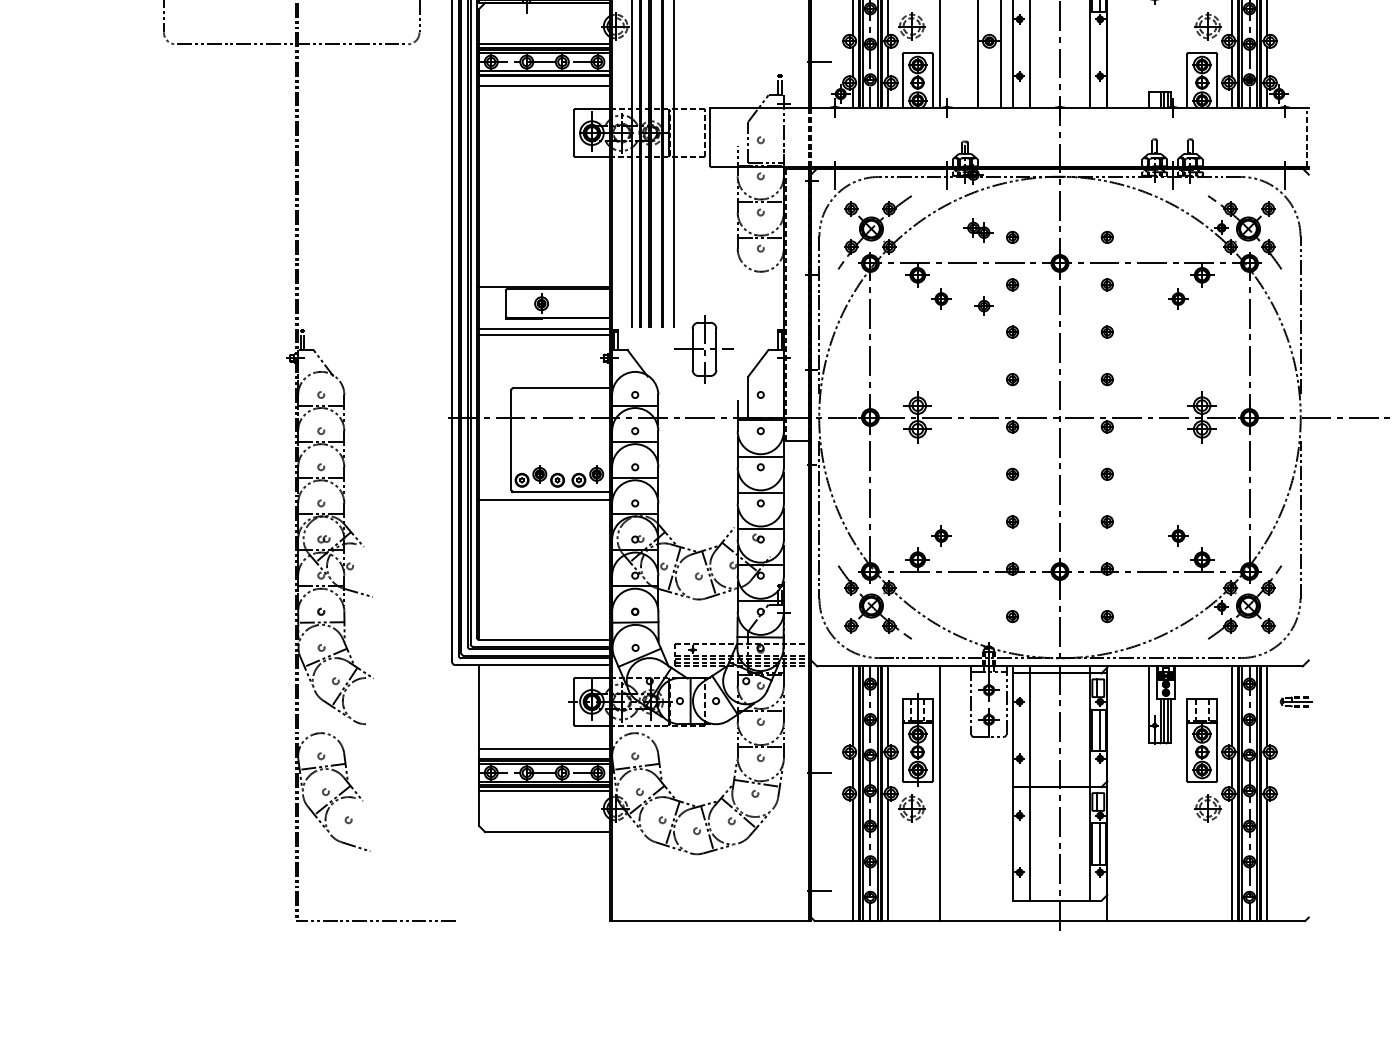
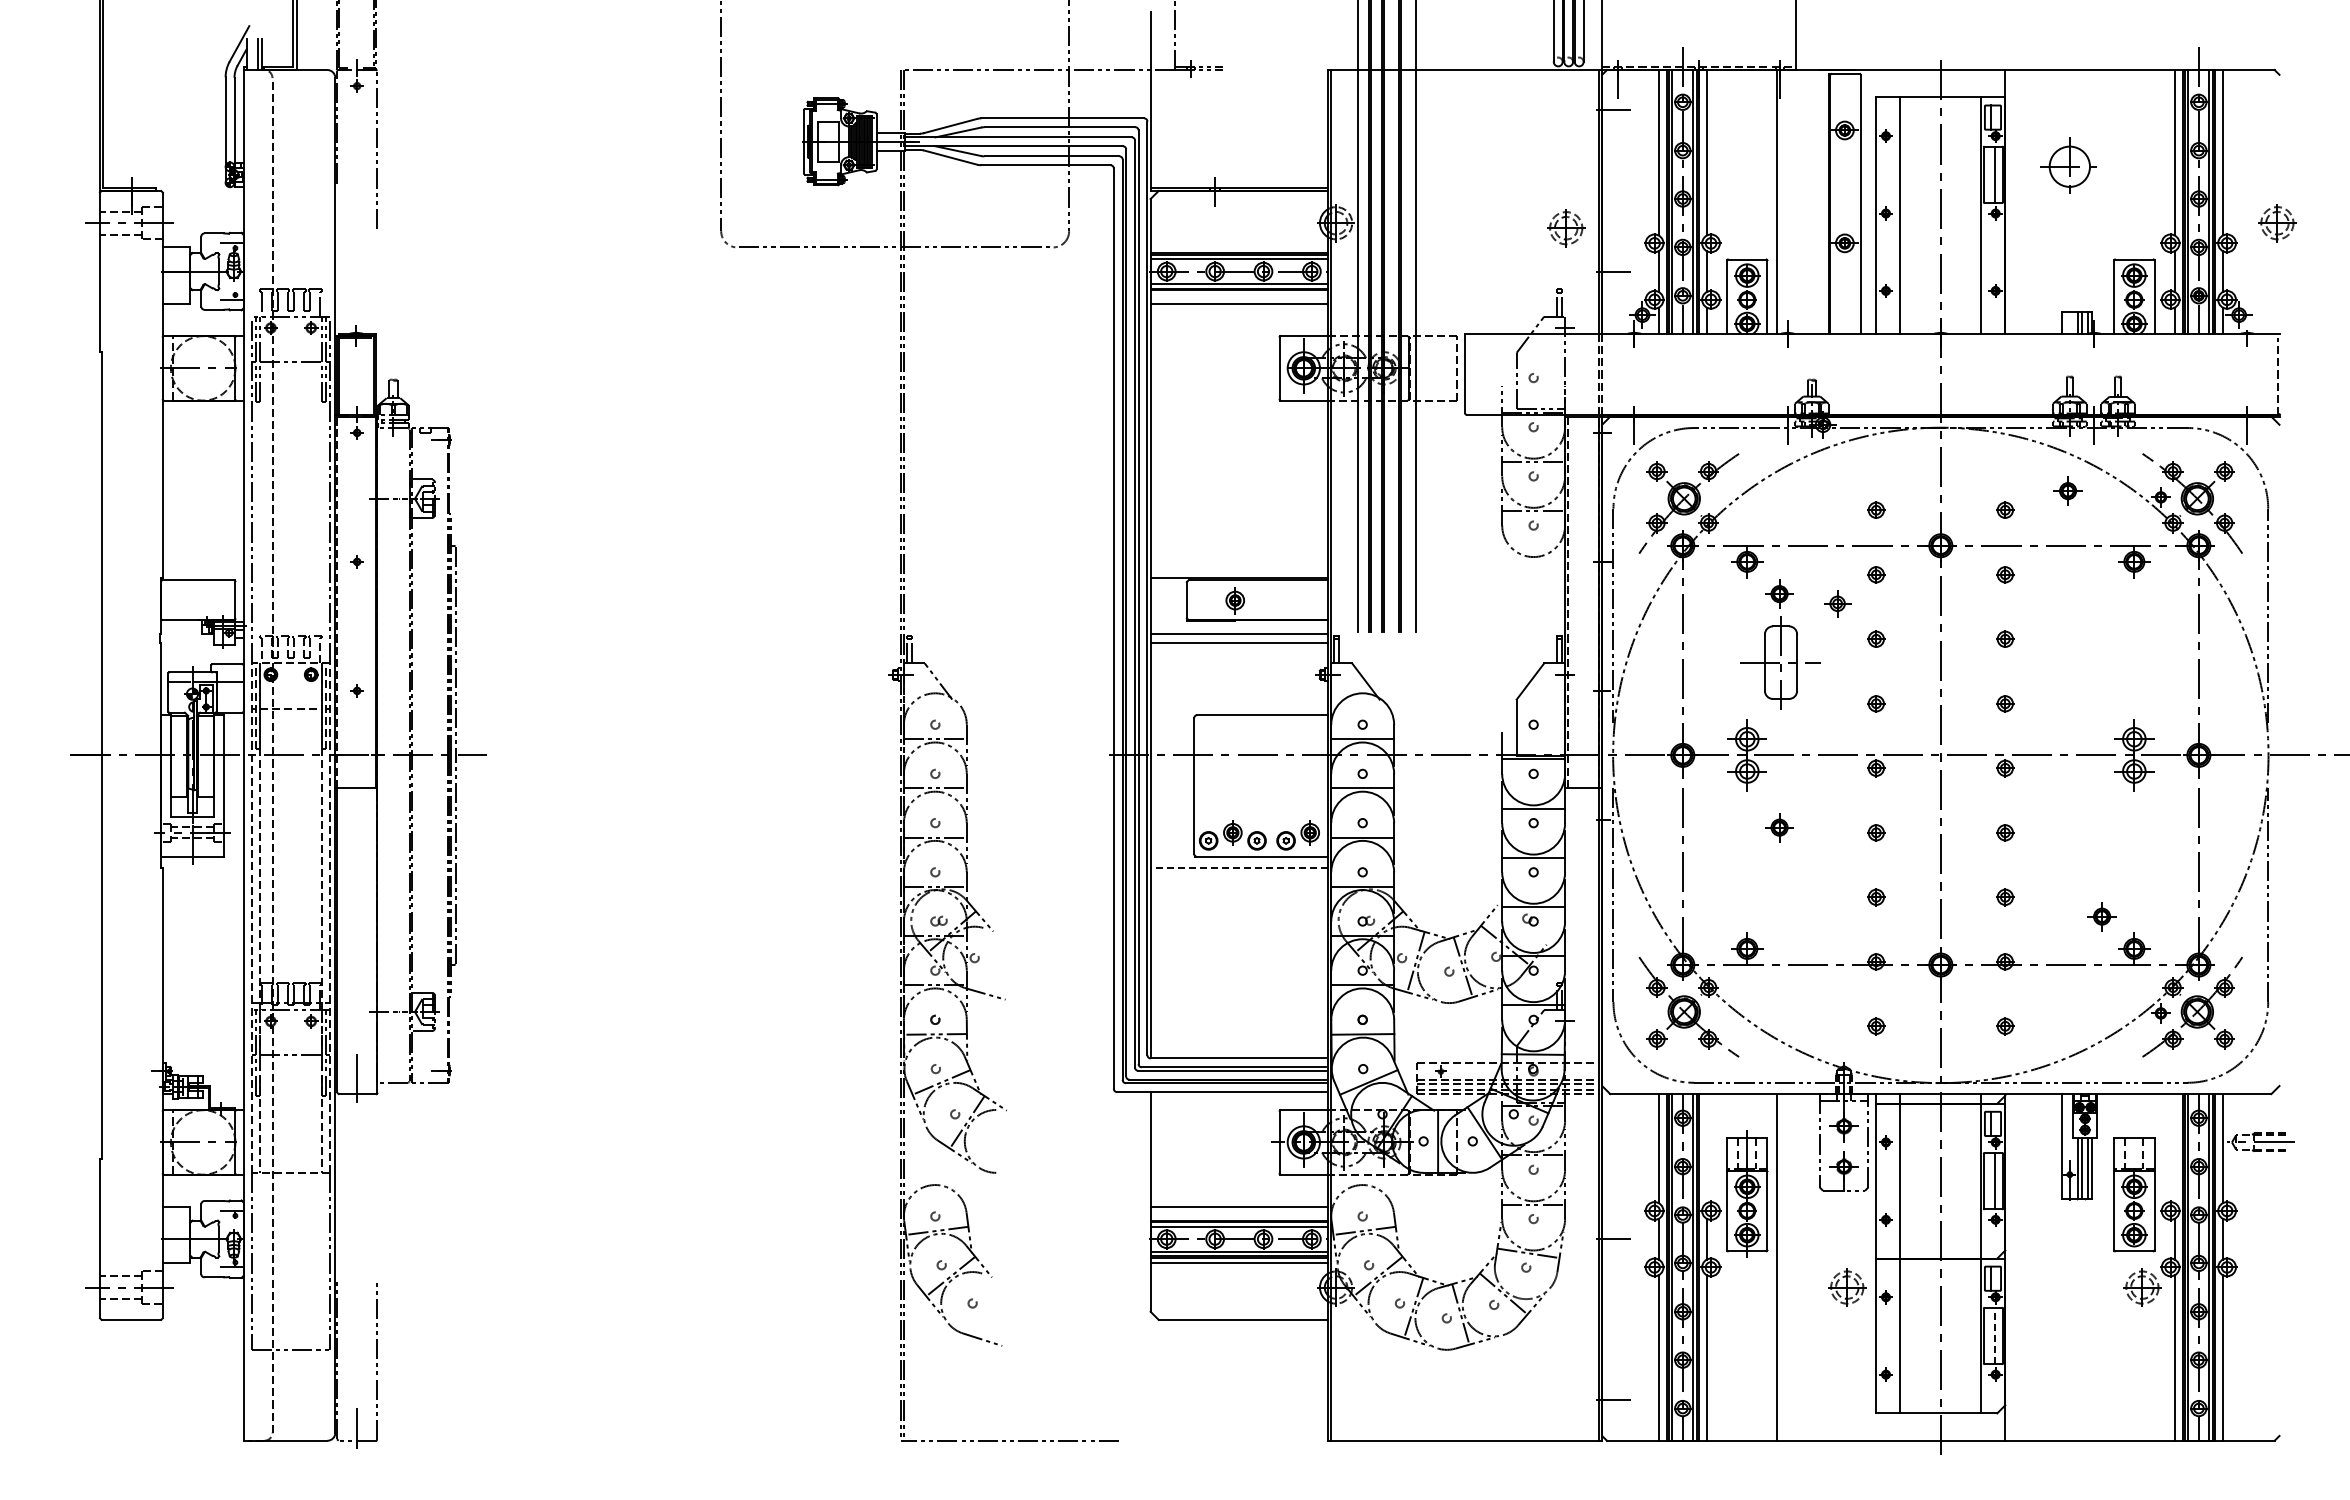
part: (912, 26) -> (1566, 228), moved
part: (1208, 26) -> (2277, 223), moved
line: (544, 44) -> (1239, 247), removed
part: (978, 230) -> (1830, 500), removed
part: (1178, 298) -> (2067, 490), moved
part: (704, 349) -> (1780, 662), moved
line: (544, 500) -> (1239, 868), solid -> dashed
part: (941, 535) -> (1779, 827), moved
part: (1296, 701) -> (2262, 1142), size x1.4
line: (887, 706) -> (1706, 1148), removed
line: (1231, 706) -> (2174, 1148), removed
part: (912, 808) -> (1847, 1287), moved
line: (1100, 843) -> (1995, 1335), solid -> dashed

